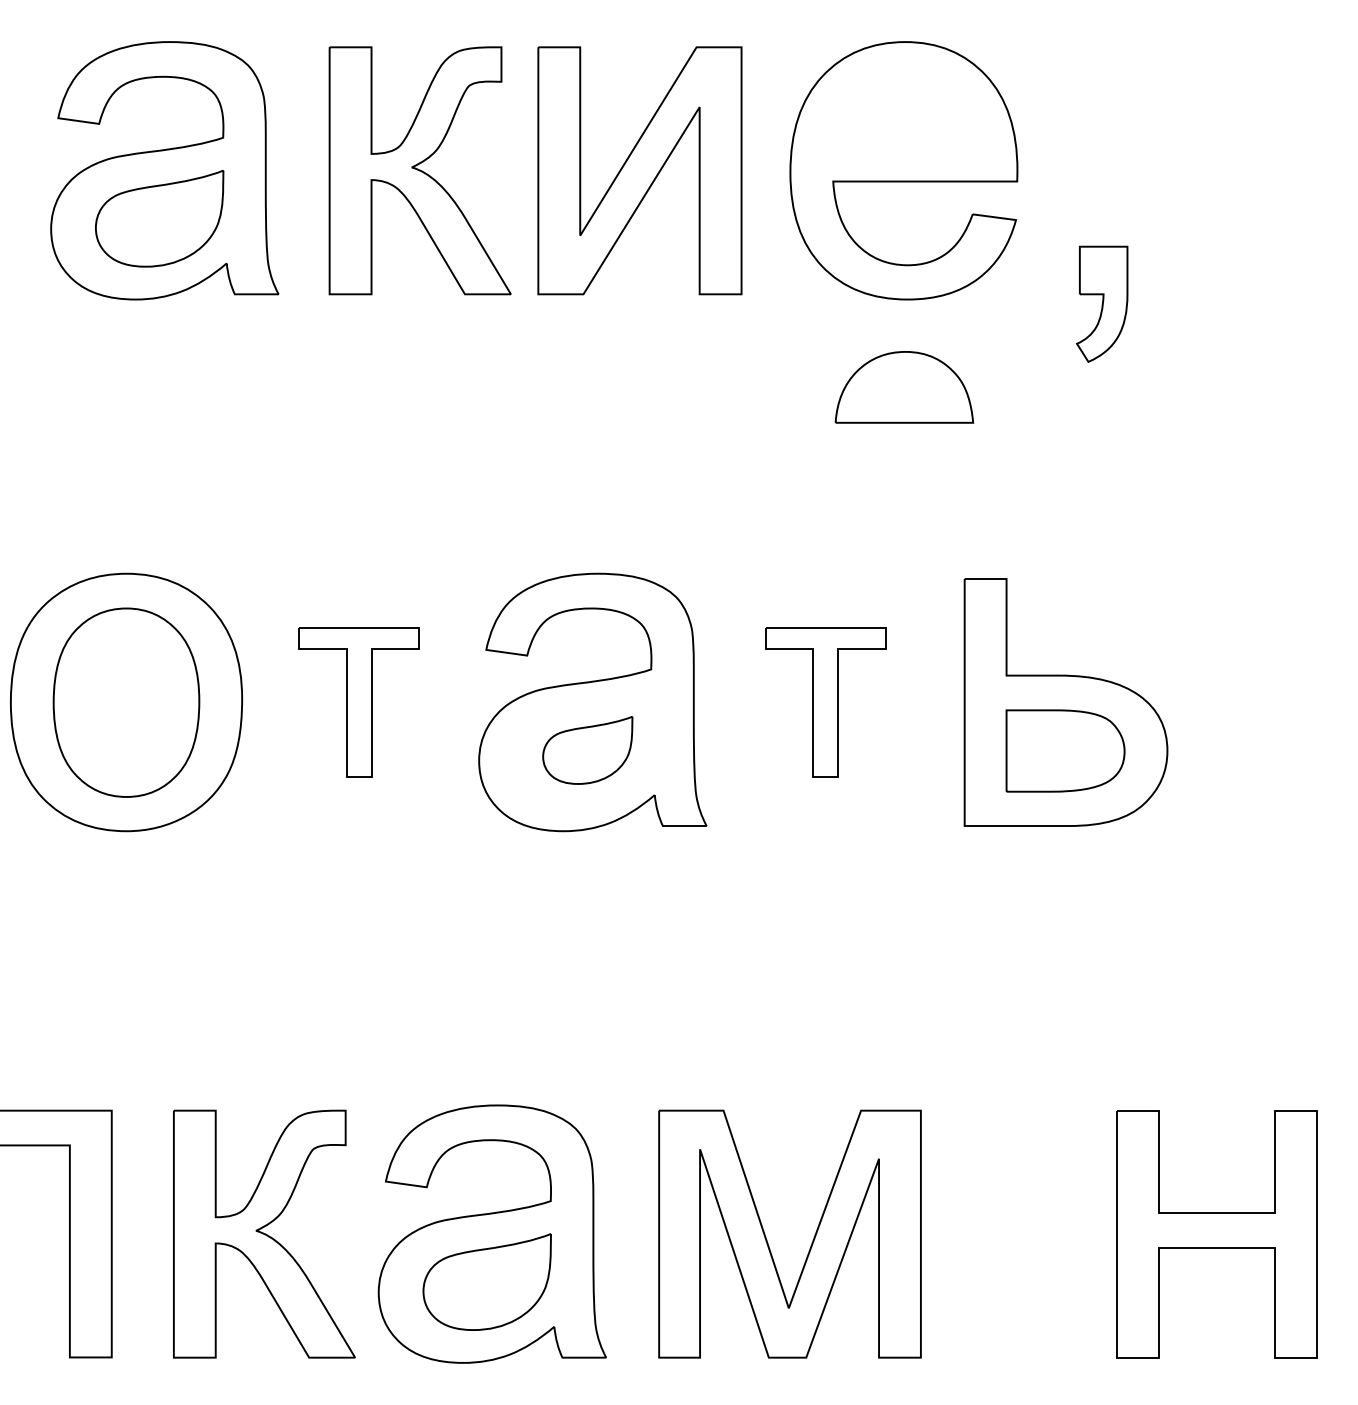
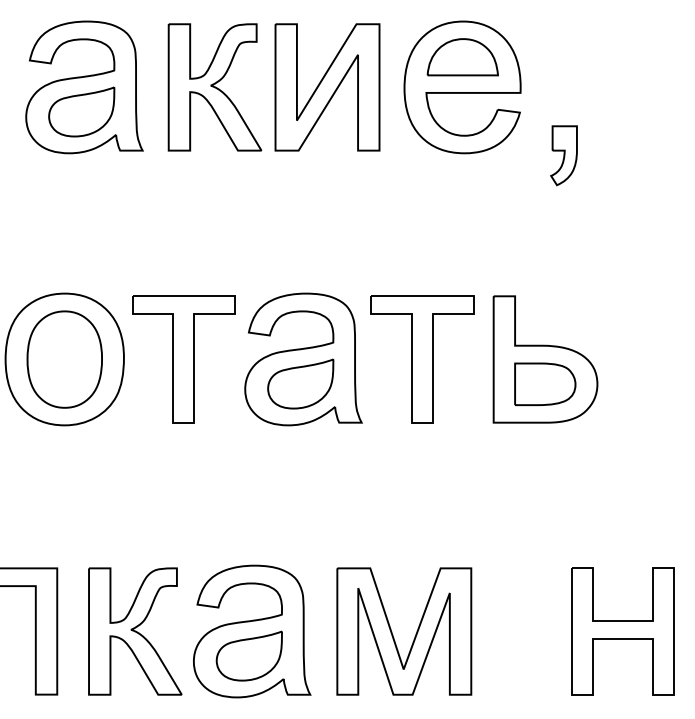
part: (903, 387) -> (462, 57), moved
part: (358, 702) -> (183, 359), size x1.67
part: (825, 702) -> (422, 359), size x1.67
part: (587, 749) -> (300, 383), size x1.43

